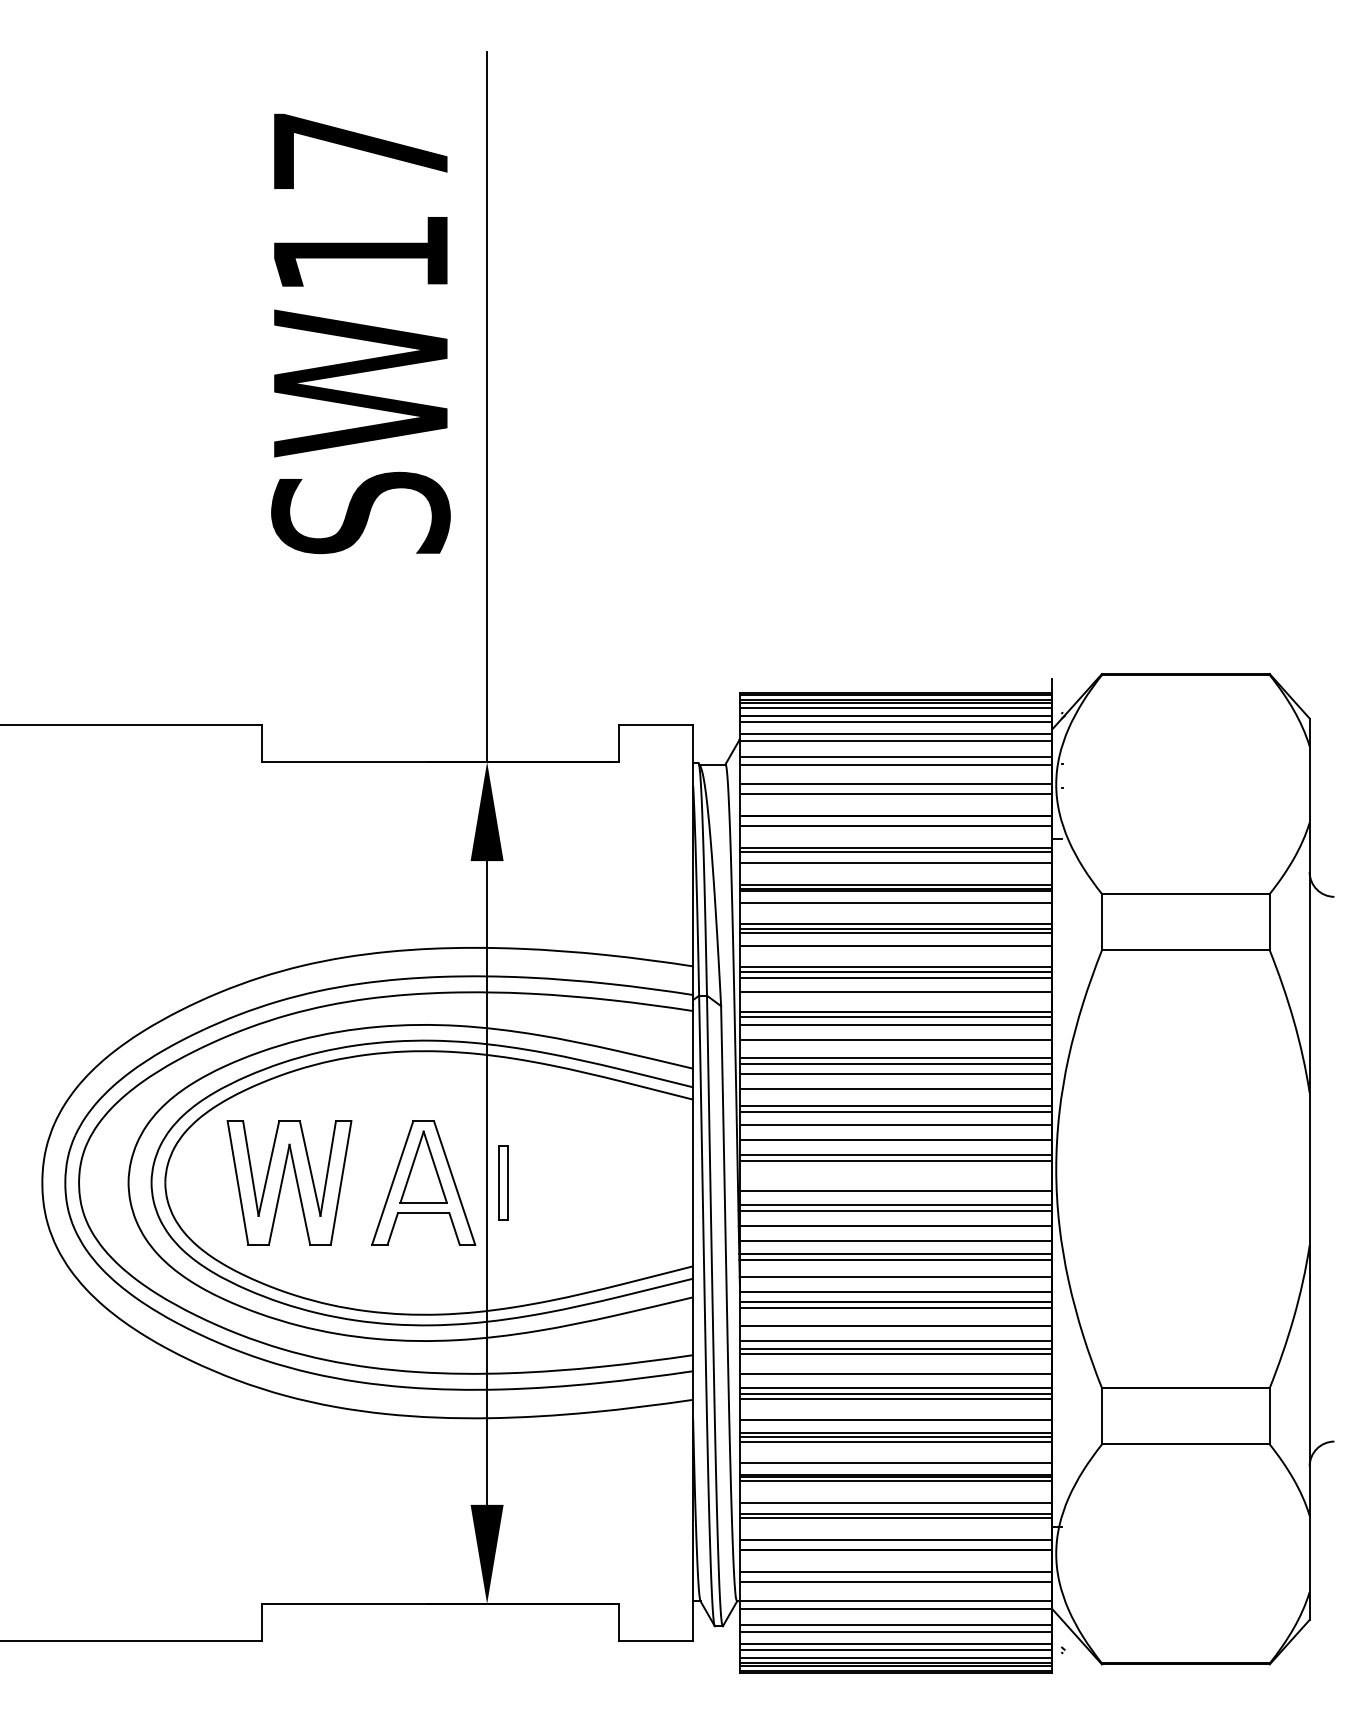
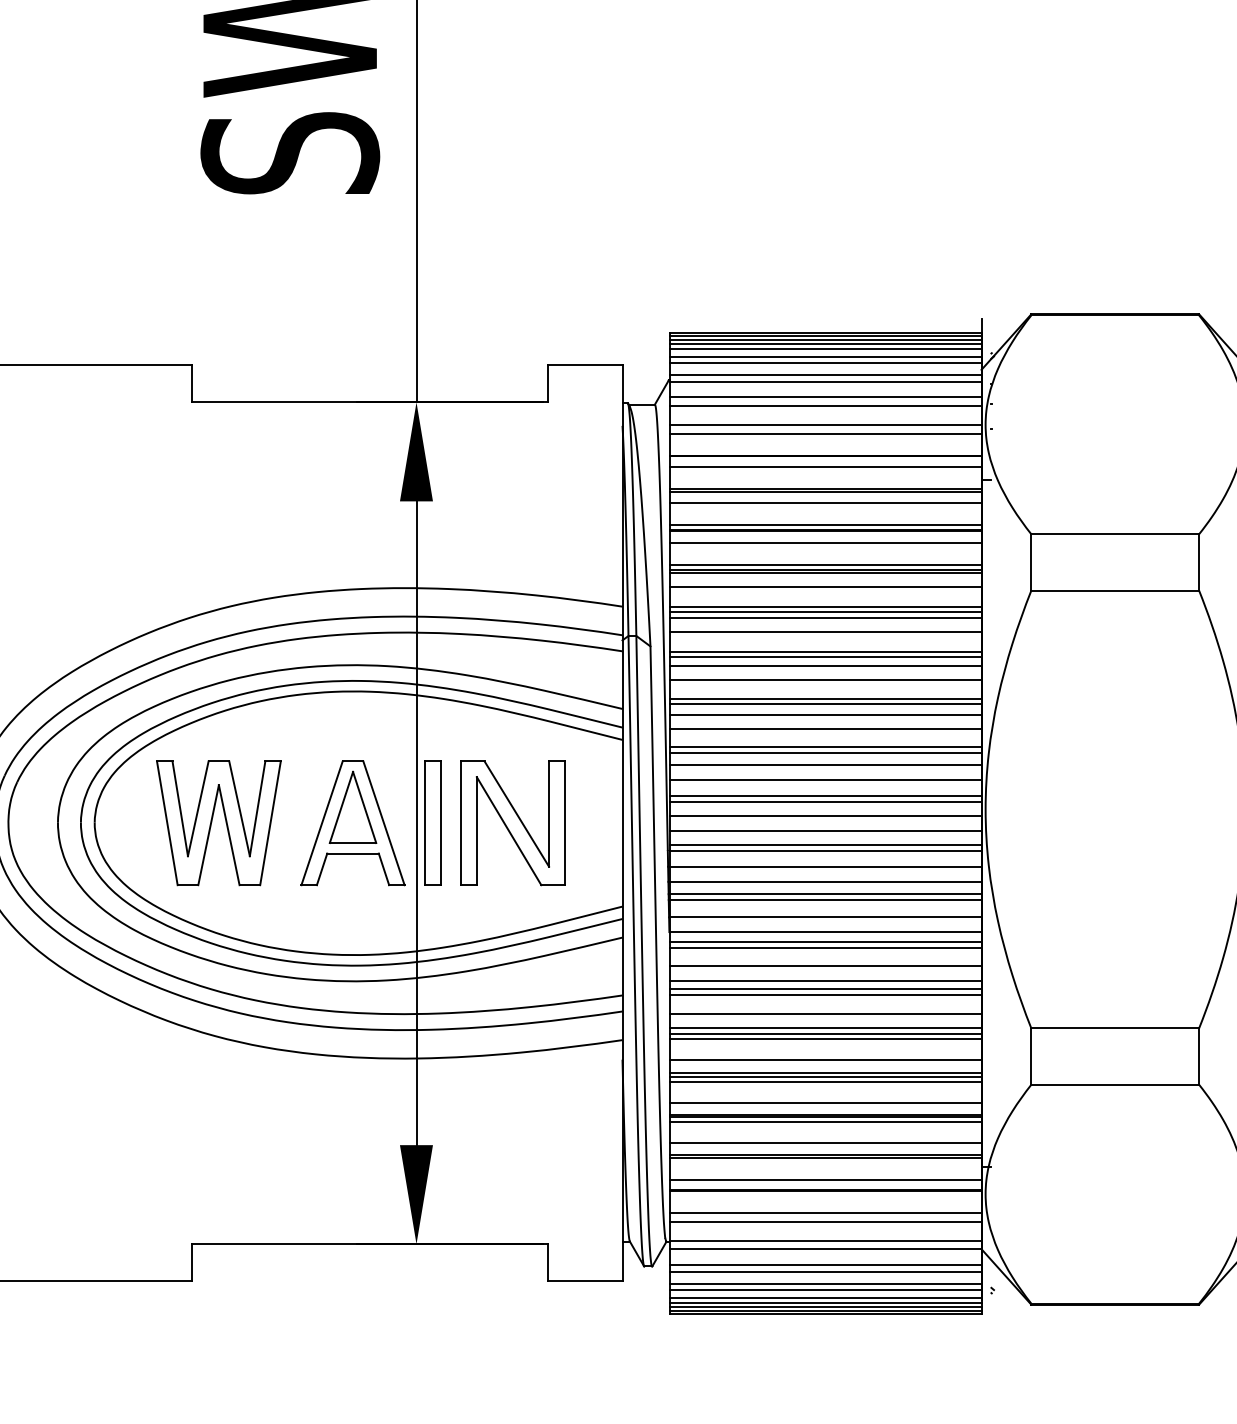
line: (896, 1175) -> (825, 815), added
part: (503, 1182) -> (432, 822), size x1.67
part: (583, 1182) -> (512, 822), added

